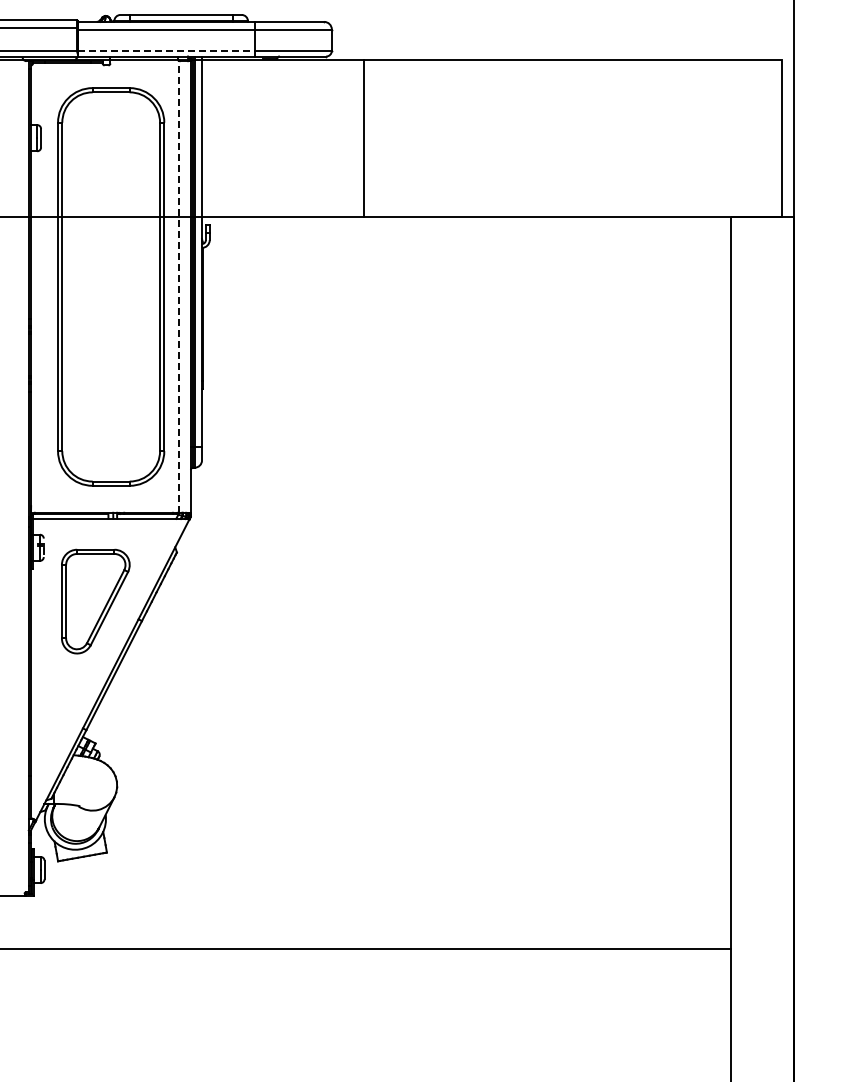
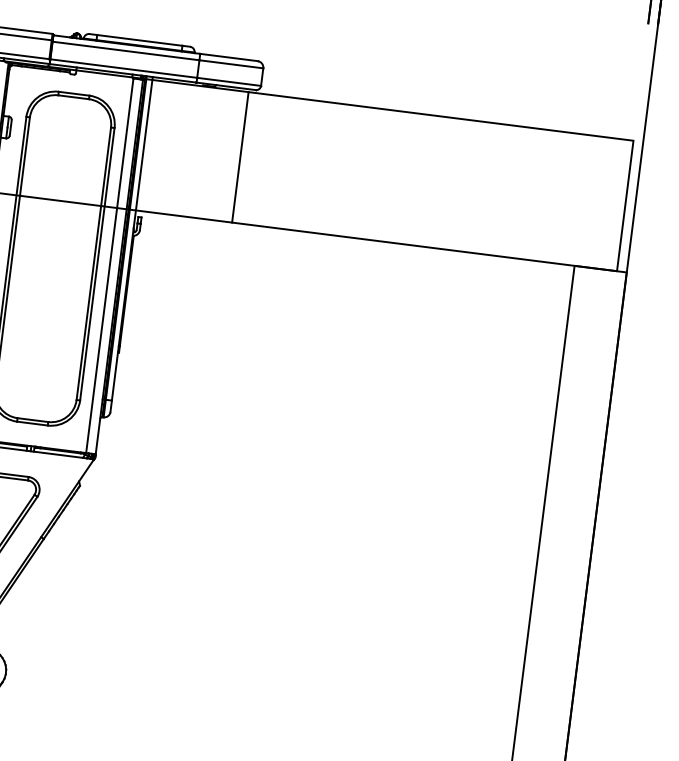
line: (166, 50) -> (123, 68), dashed -> solid
line: (364, 138) -> (240, 157), moved
line: (179, 286) -> (110, 265), dashed -> solid

